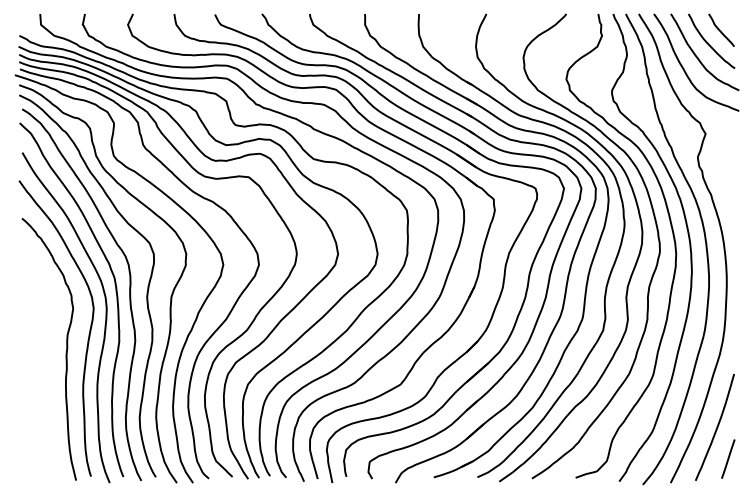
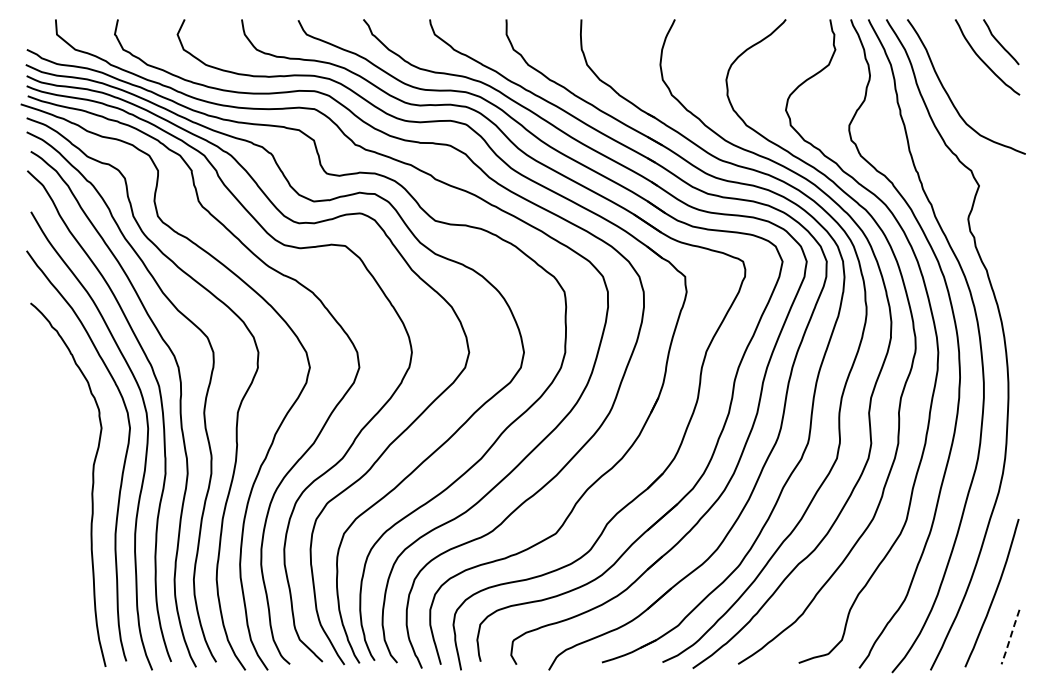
curve: (697, 57) -> (968, 79), removed
line: (728, 459) -> (1010, 637), solid -> dashed

